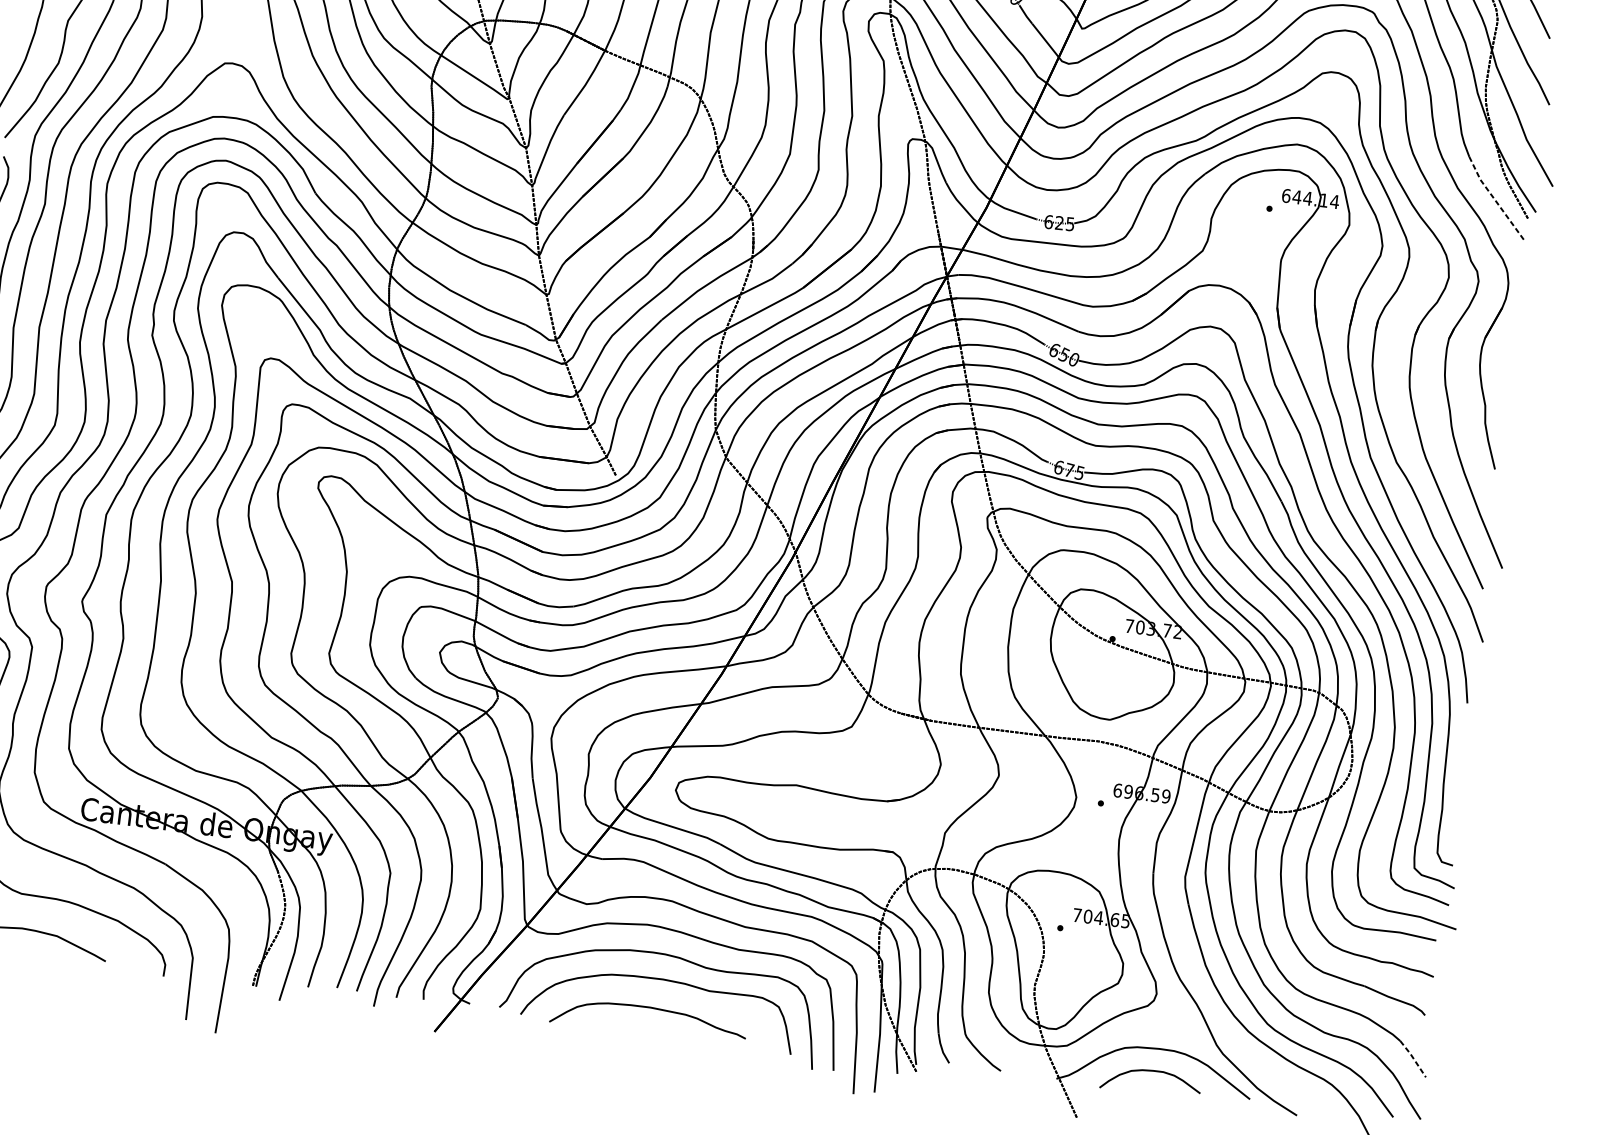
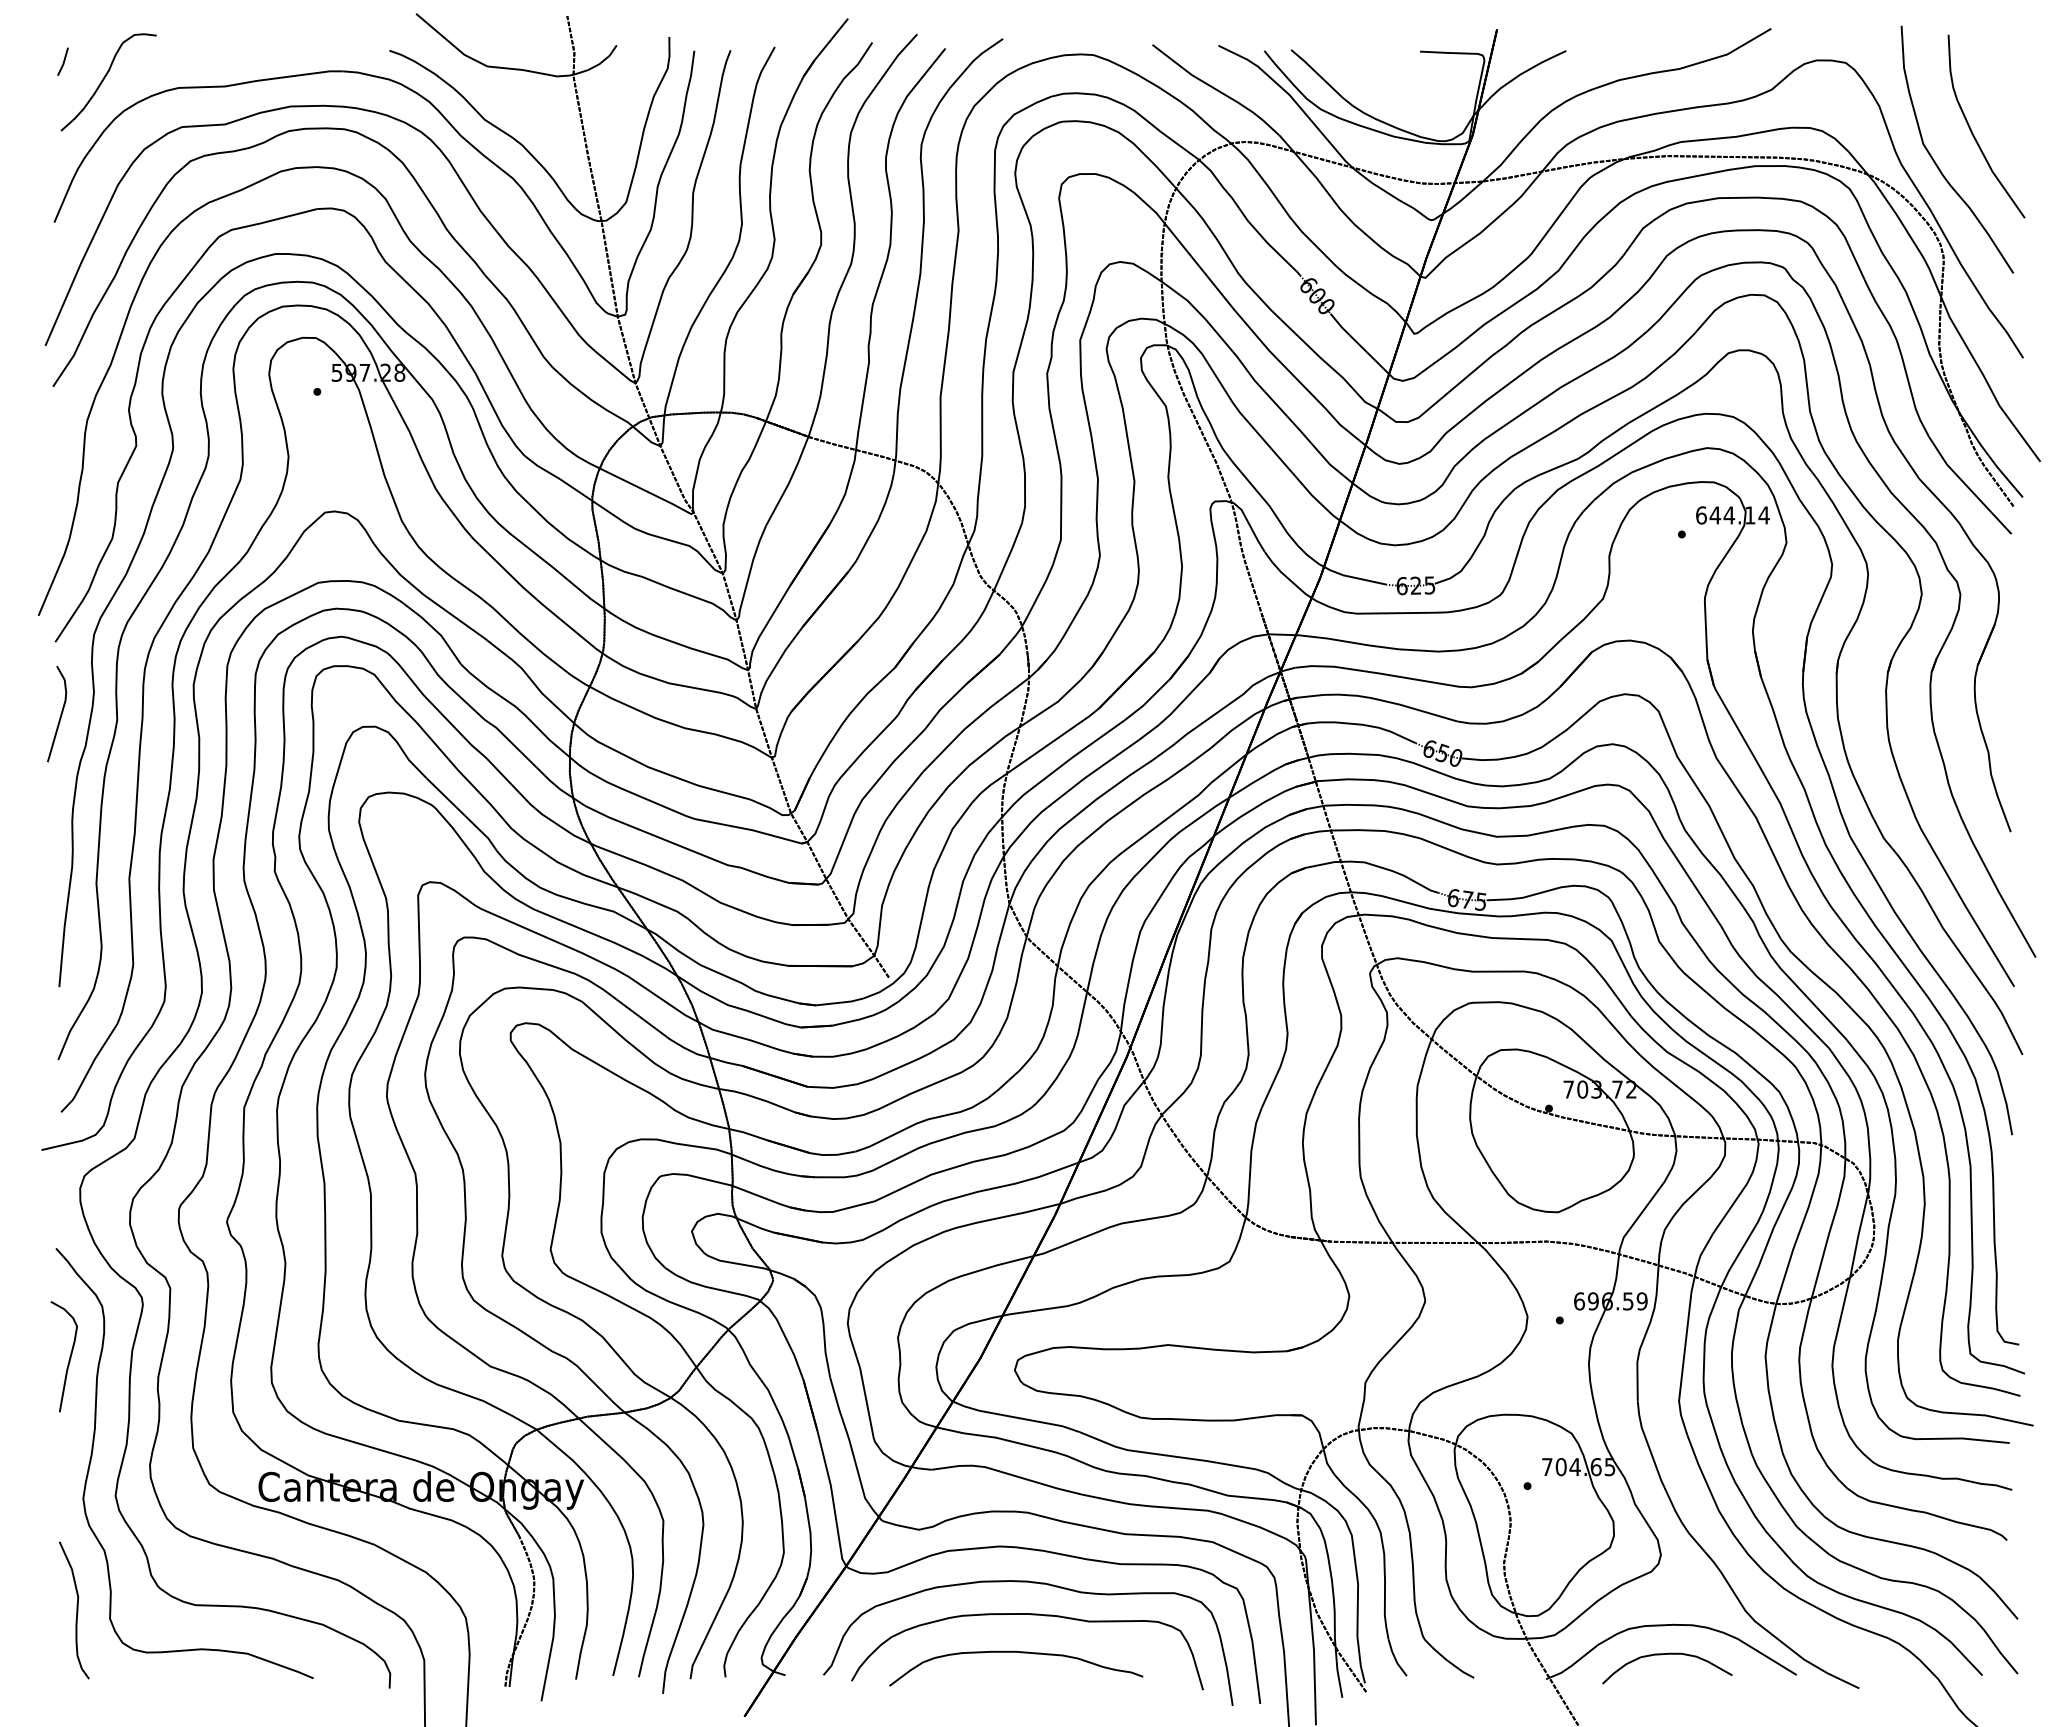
line: (1494, 198) -> (1967, 486), dashed -> solid
line: (1413, 1058) -> (1999, 1597), dashed -> solid

